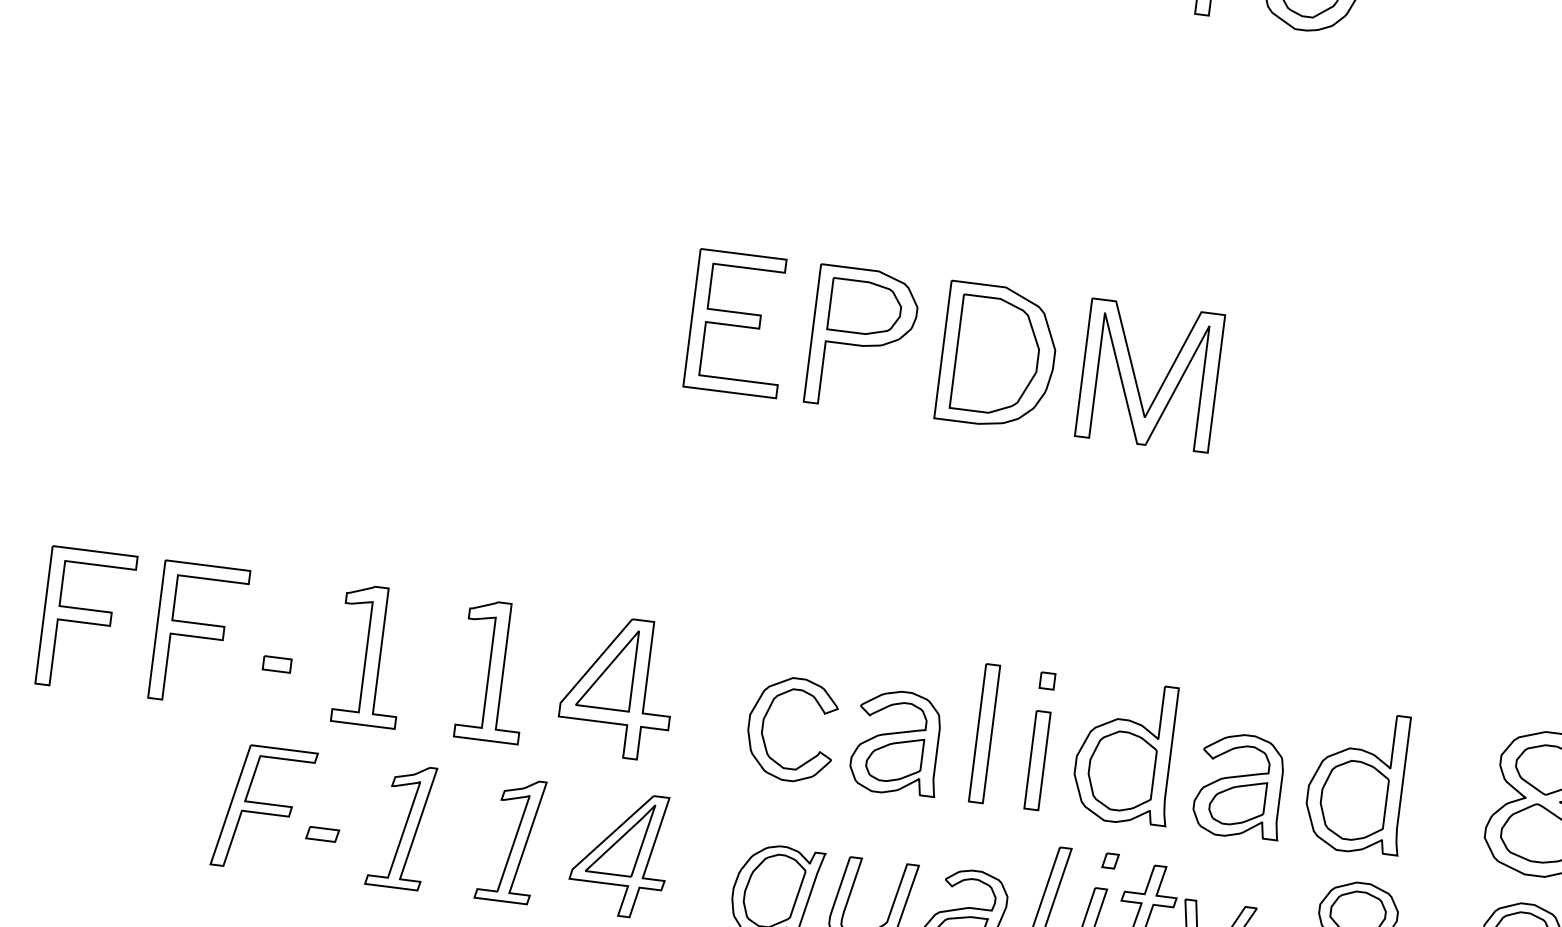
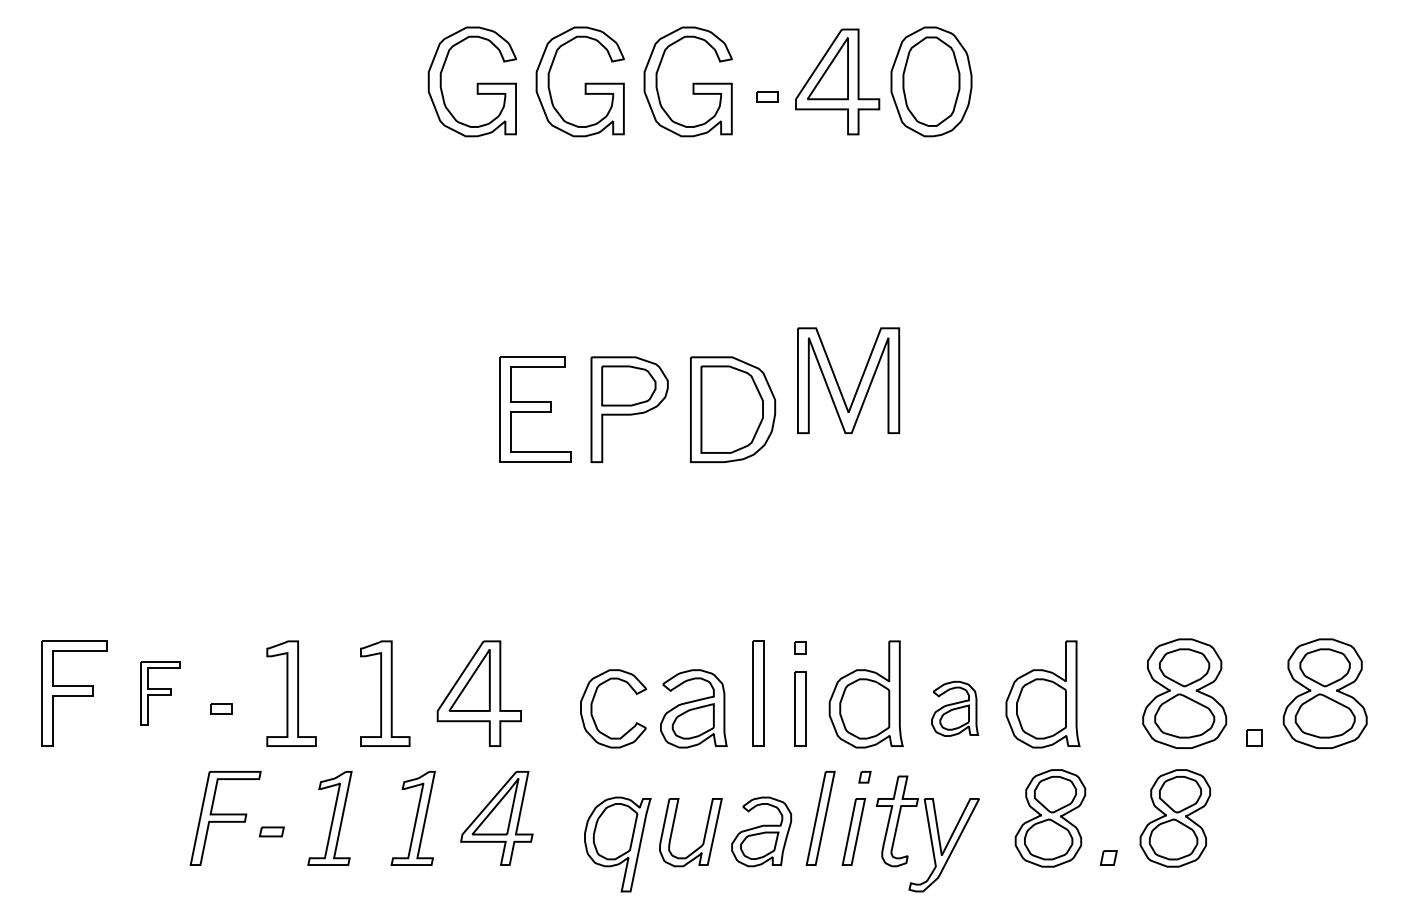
part: (1137, 380) -> (839, 385), moved
part: (199, 634) -> (160, 693), size x0.6
part: (1239, 785) -> (954, 708), size x0.7

